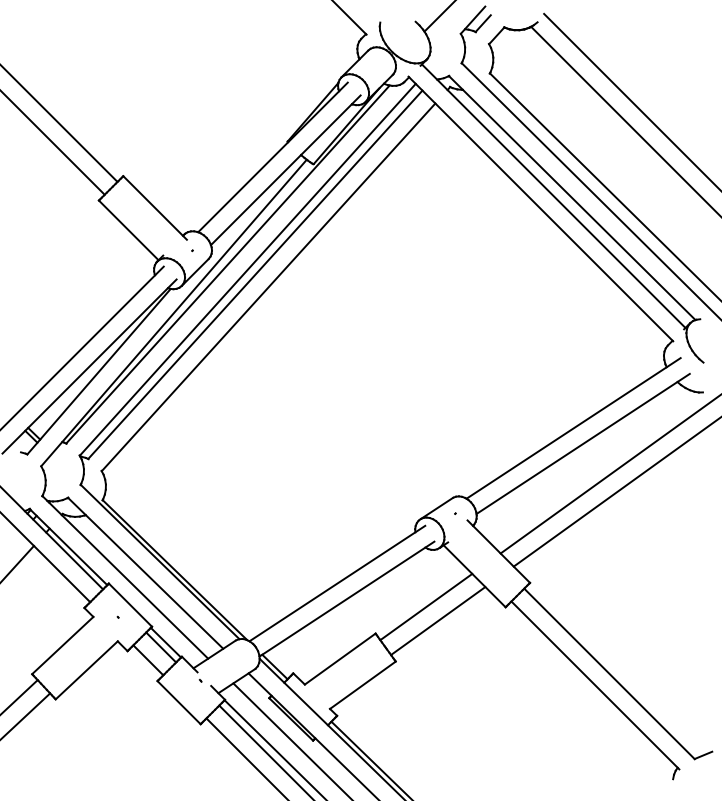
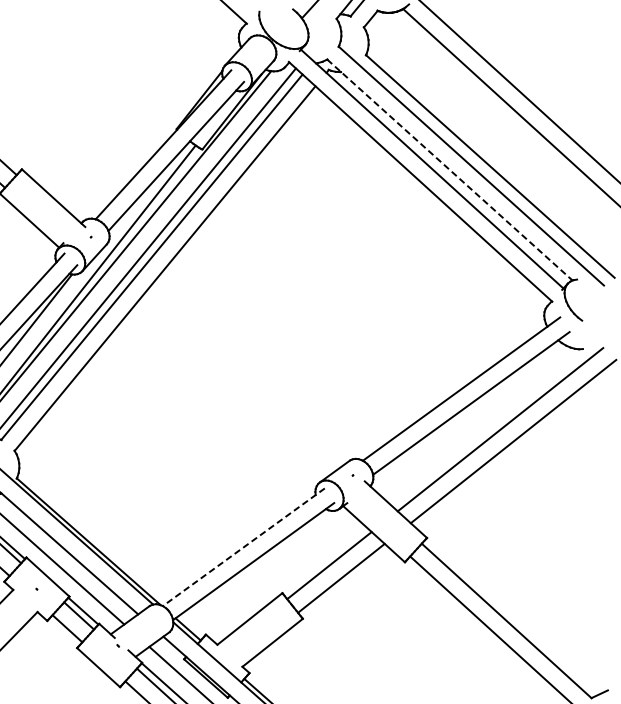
line: (572, 198) -> (450, 170), solid -> dashed
line: (336, 583) -> (242, 547), solid -> dashed

